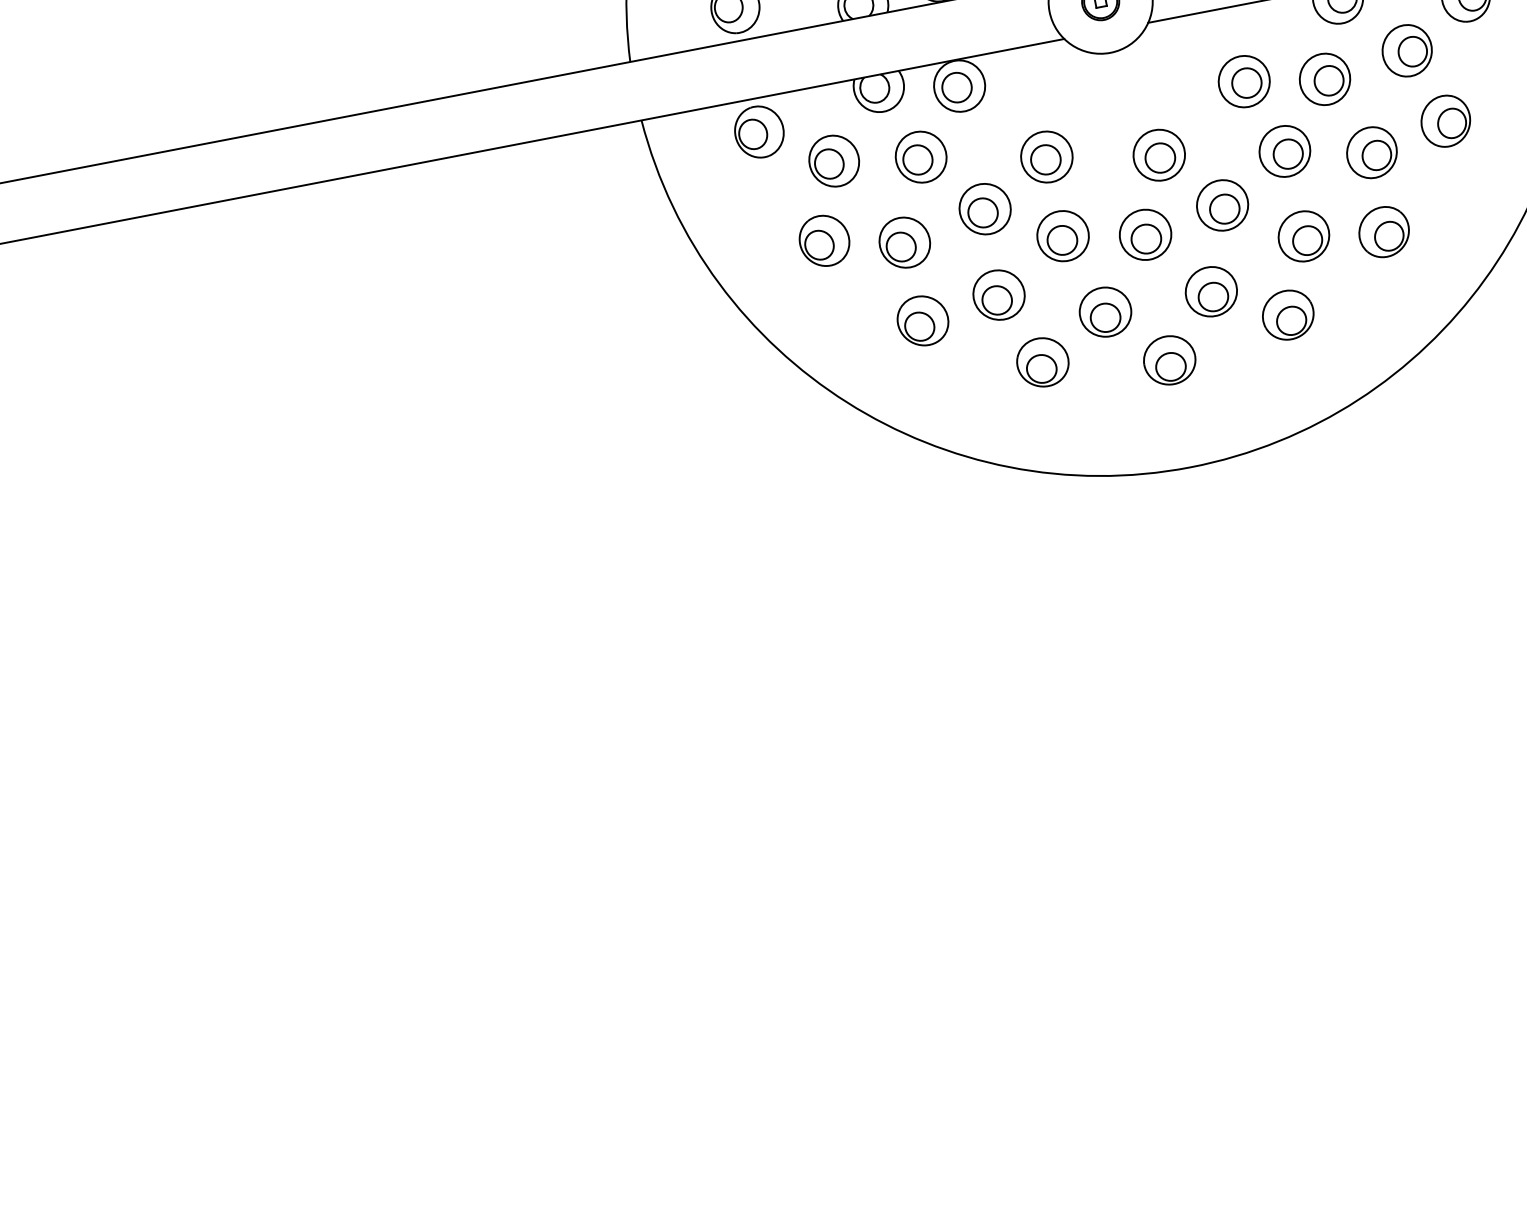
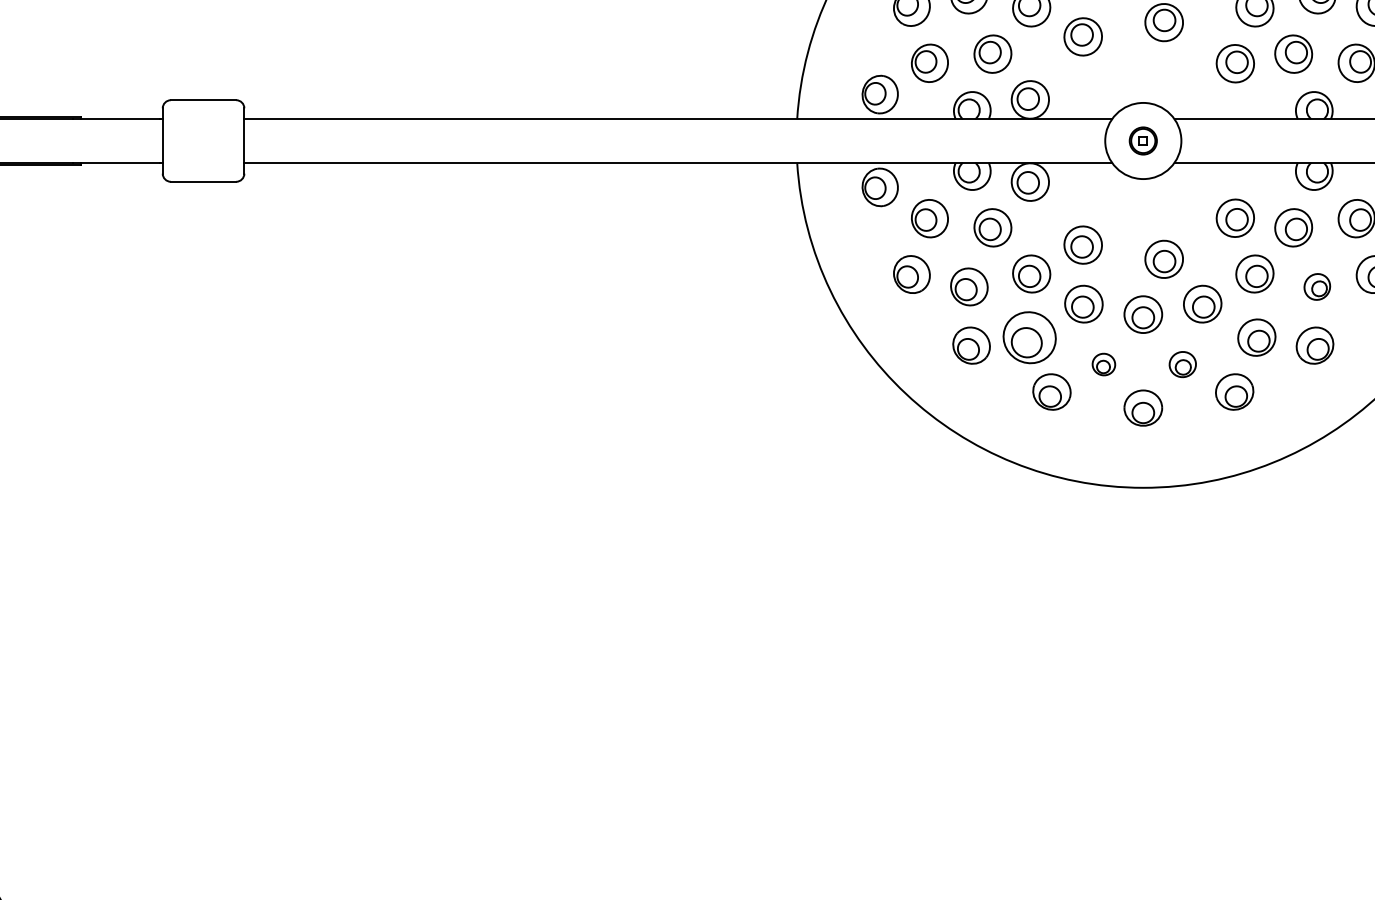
part: (1372, 152) -> (1317, 286), size x0.7
part: (1211, 291) -> (1182, 364), size x0.7
part: (998, 294) -> (1029, 337), size x1.4
part: (1104, 312) -> (1103, 364), size x0.6

